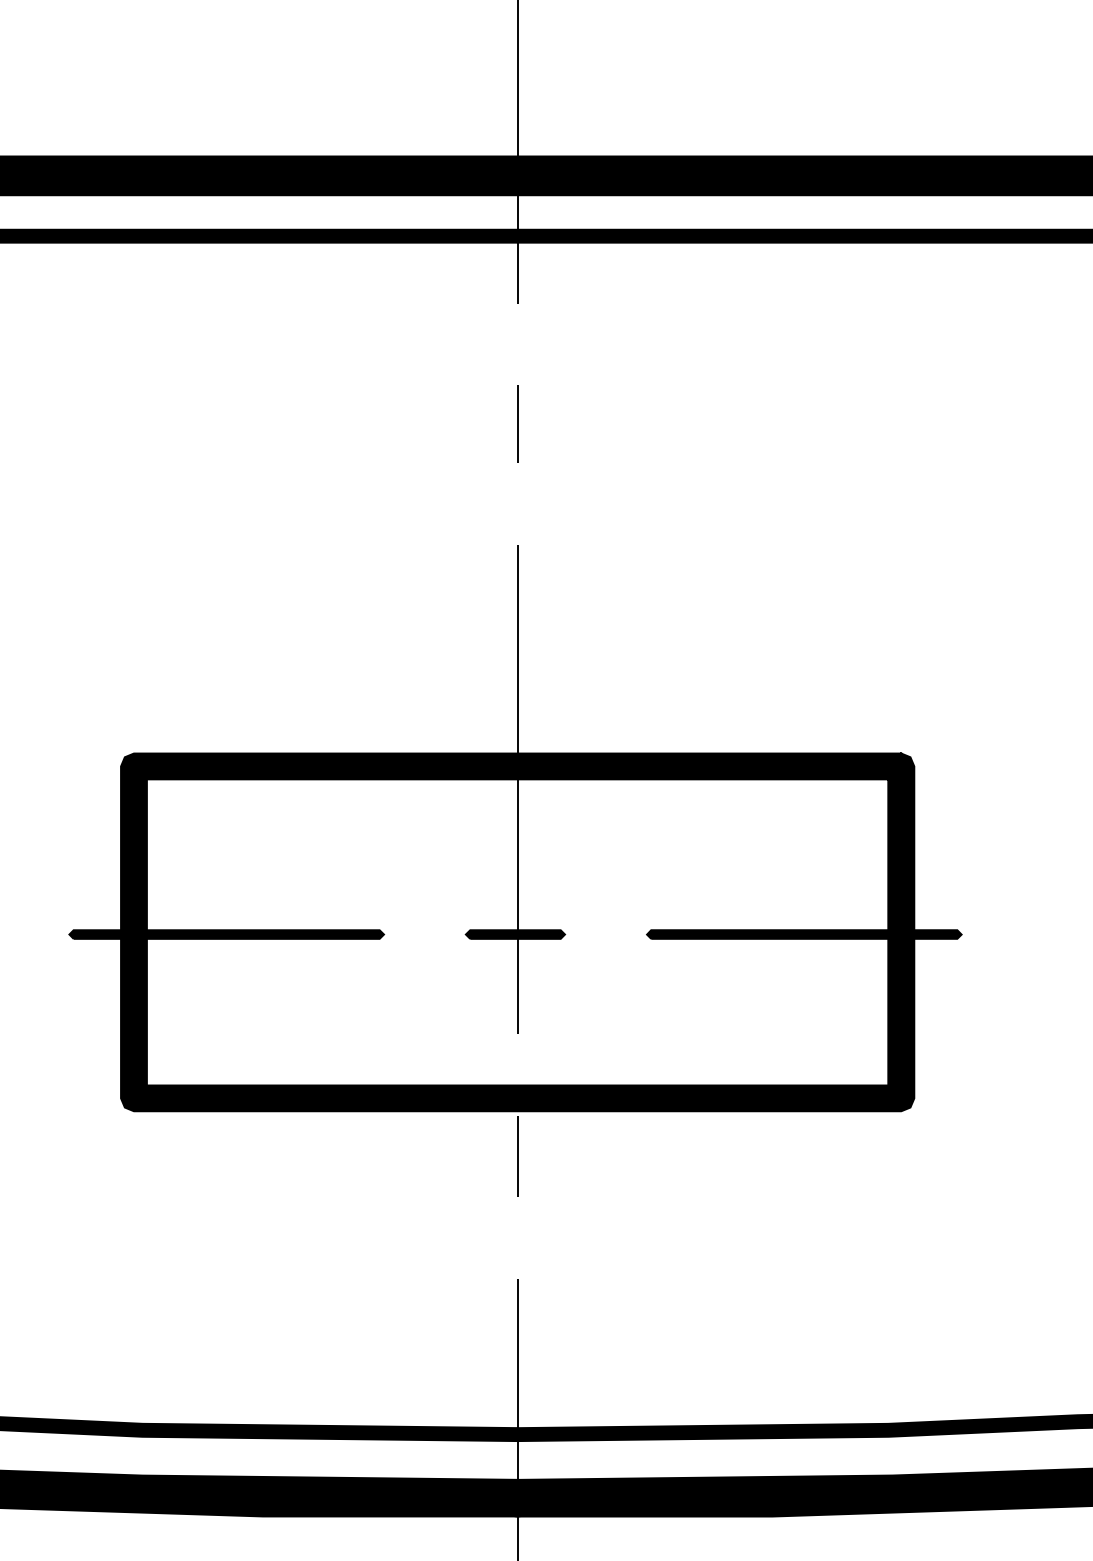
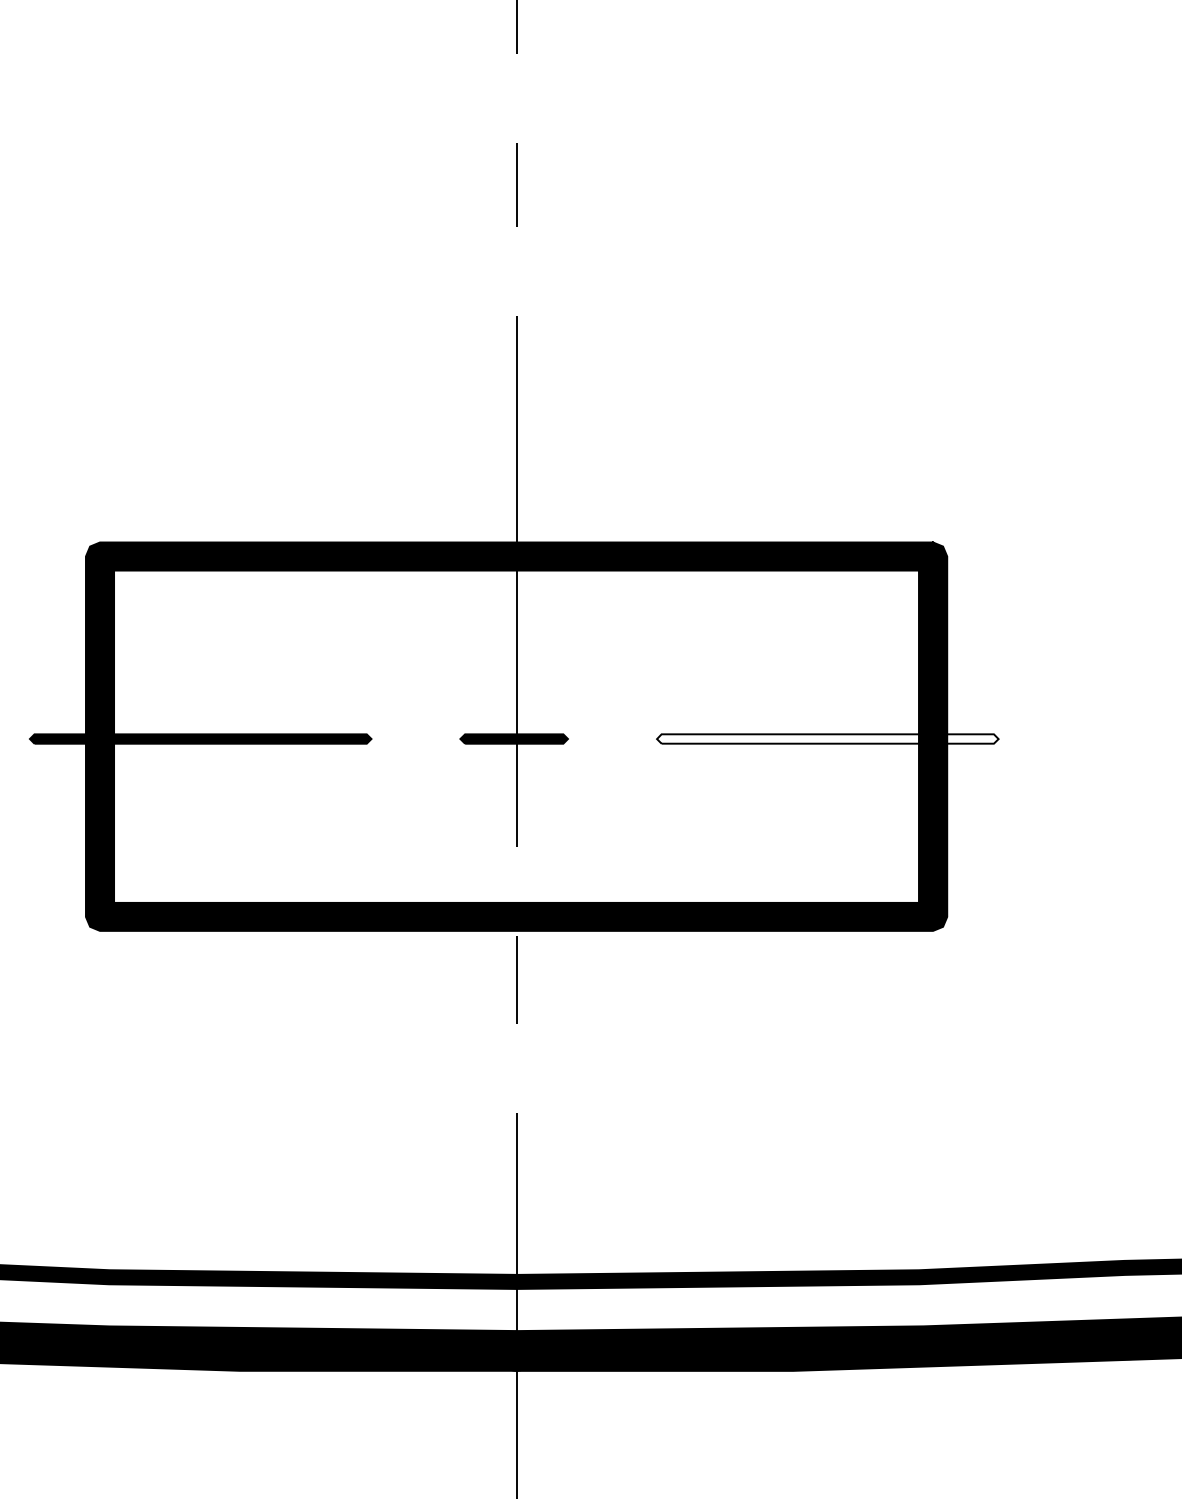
fill: (804, 934) -> (828, 738), removed

